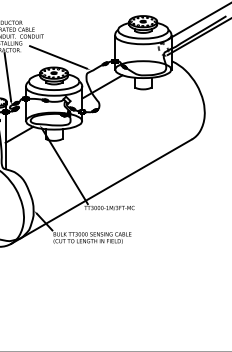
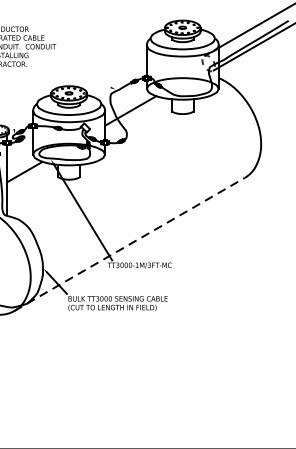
line: (58, 57) -> (74, 73), removed
line: (7, 77) -> (9, 98), removed
line: (102, 191) -> (130, 244), solid -> dashed

